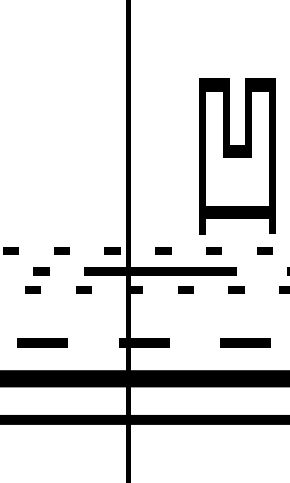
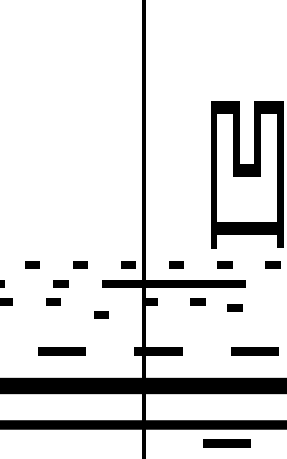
line: (84, 289) -> (101, 314), moved
line: (235, 289) -> (234, 307), moved
line: (215, 439) -> (226, 443), added

